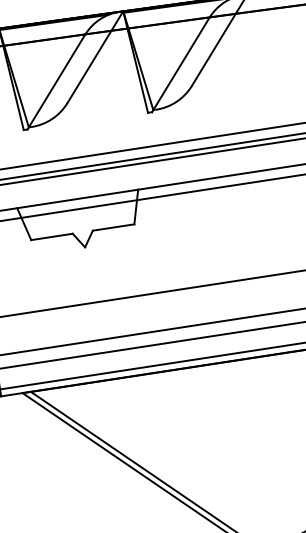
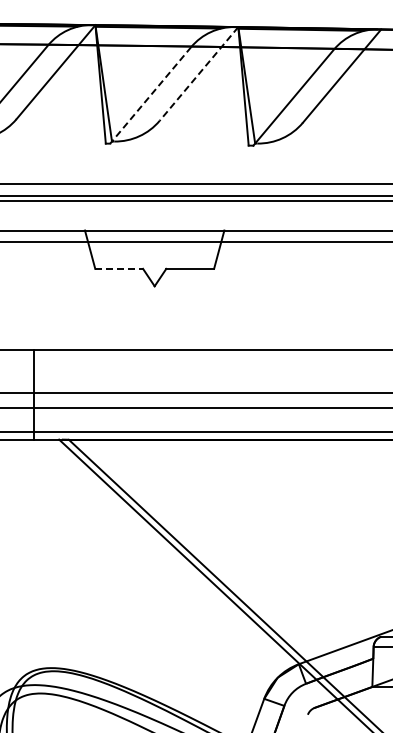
line: (95, 57) -> (198, 74), solid -> dashed
line: (56, 82) -> (150, 95), solid -> dashed
line: (52, 236) -> (119, 268), solid -> dashed

